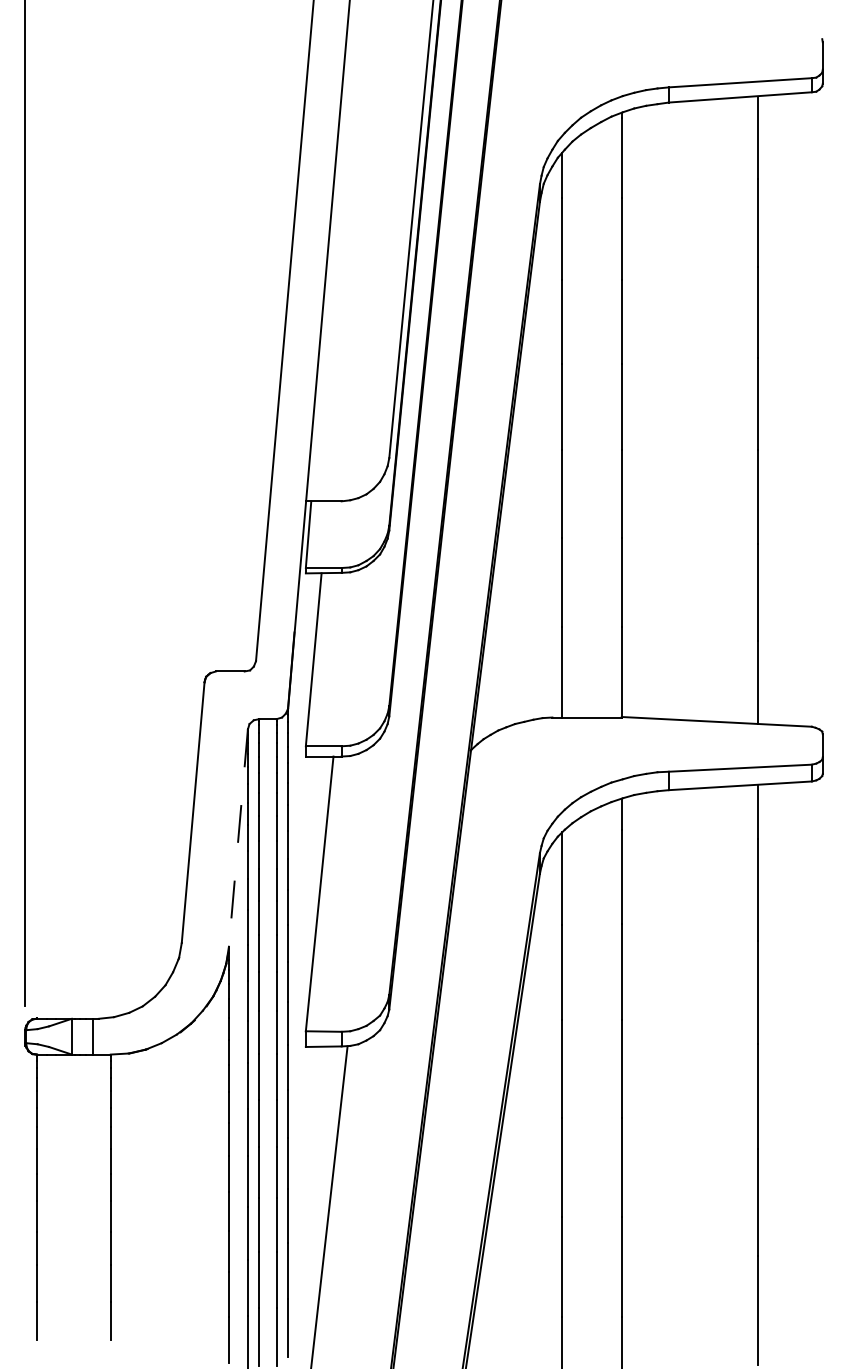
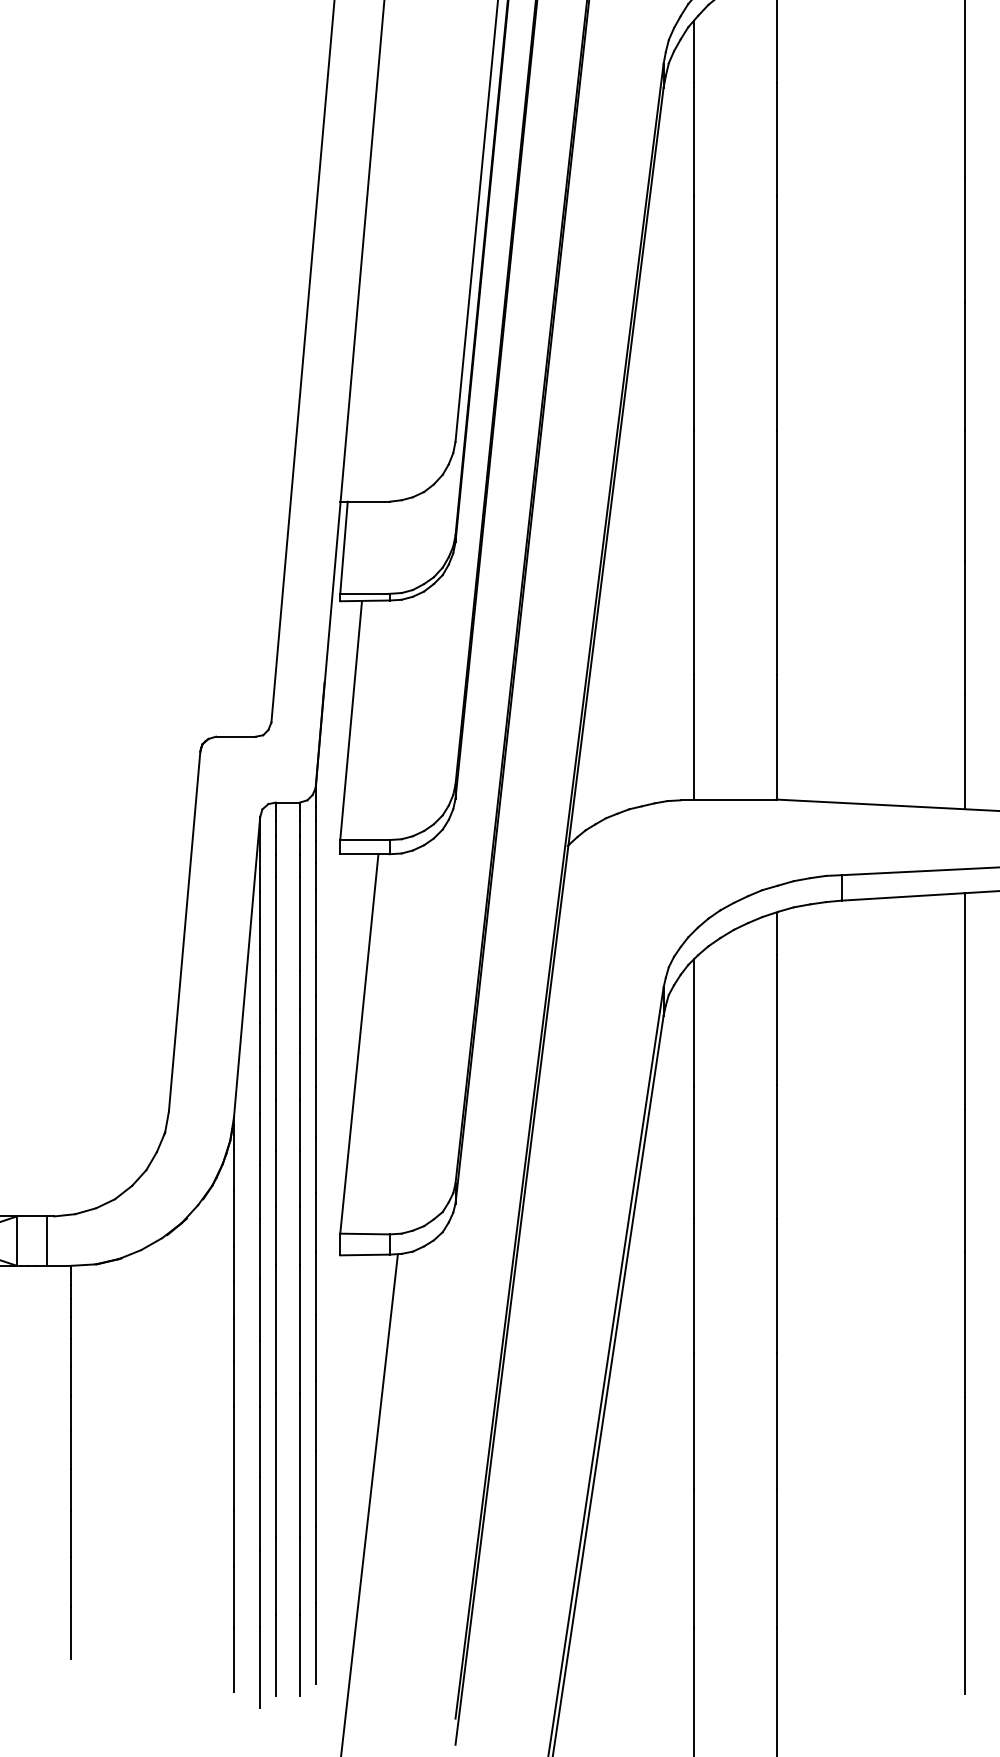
line: (238, 838) -> (247, 967), dashed -> solid

